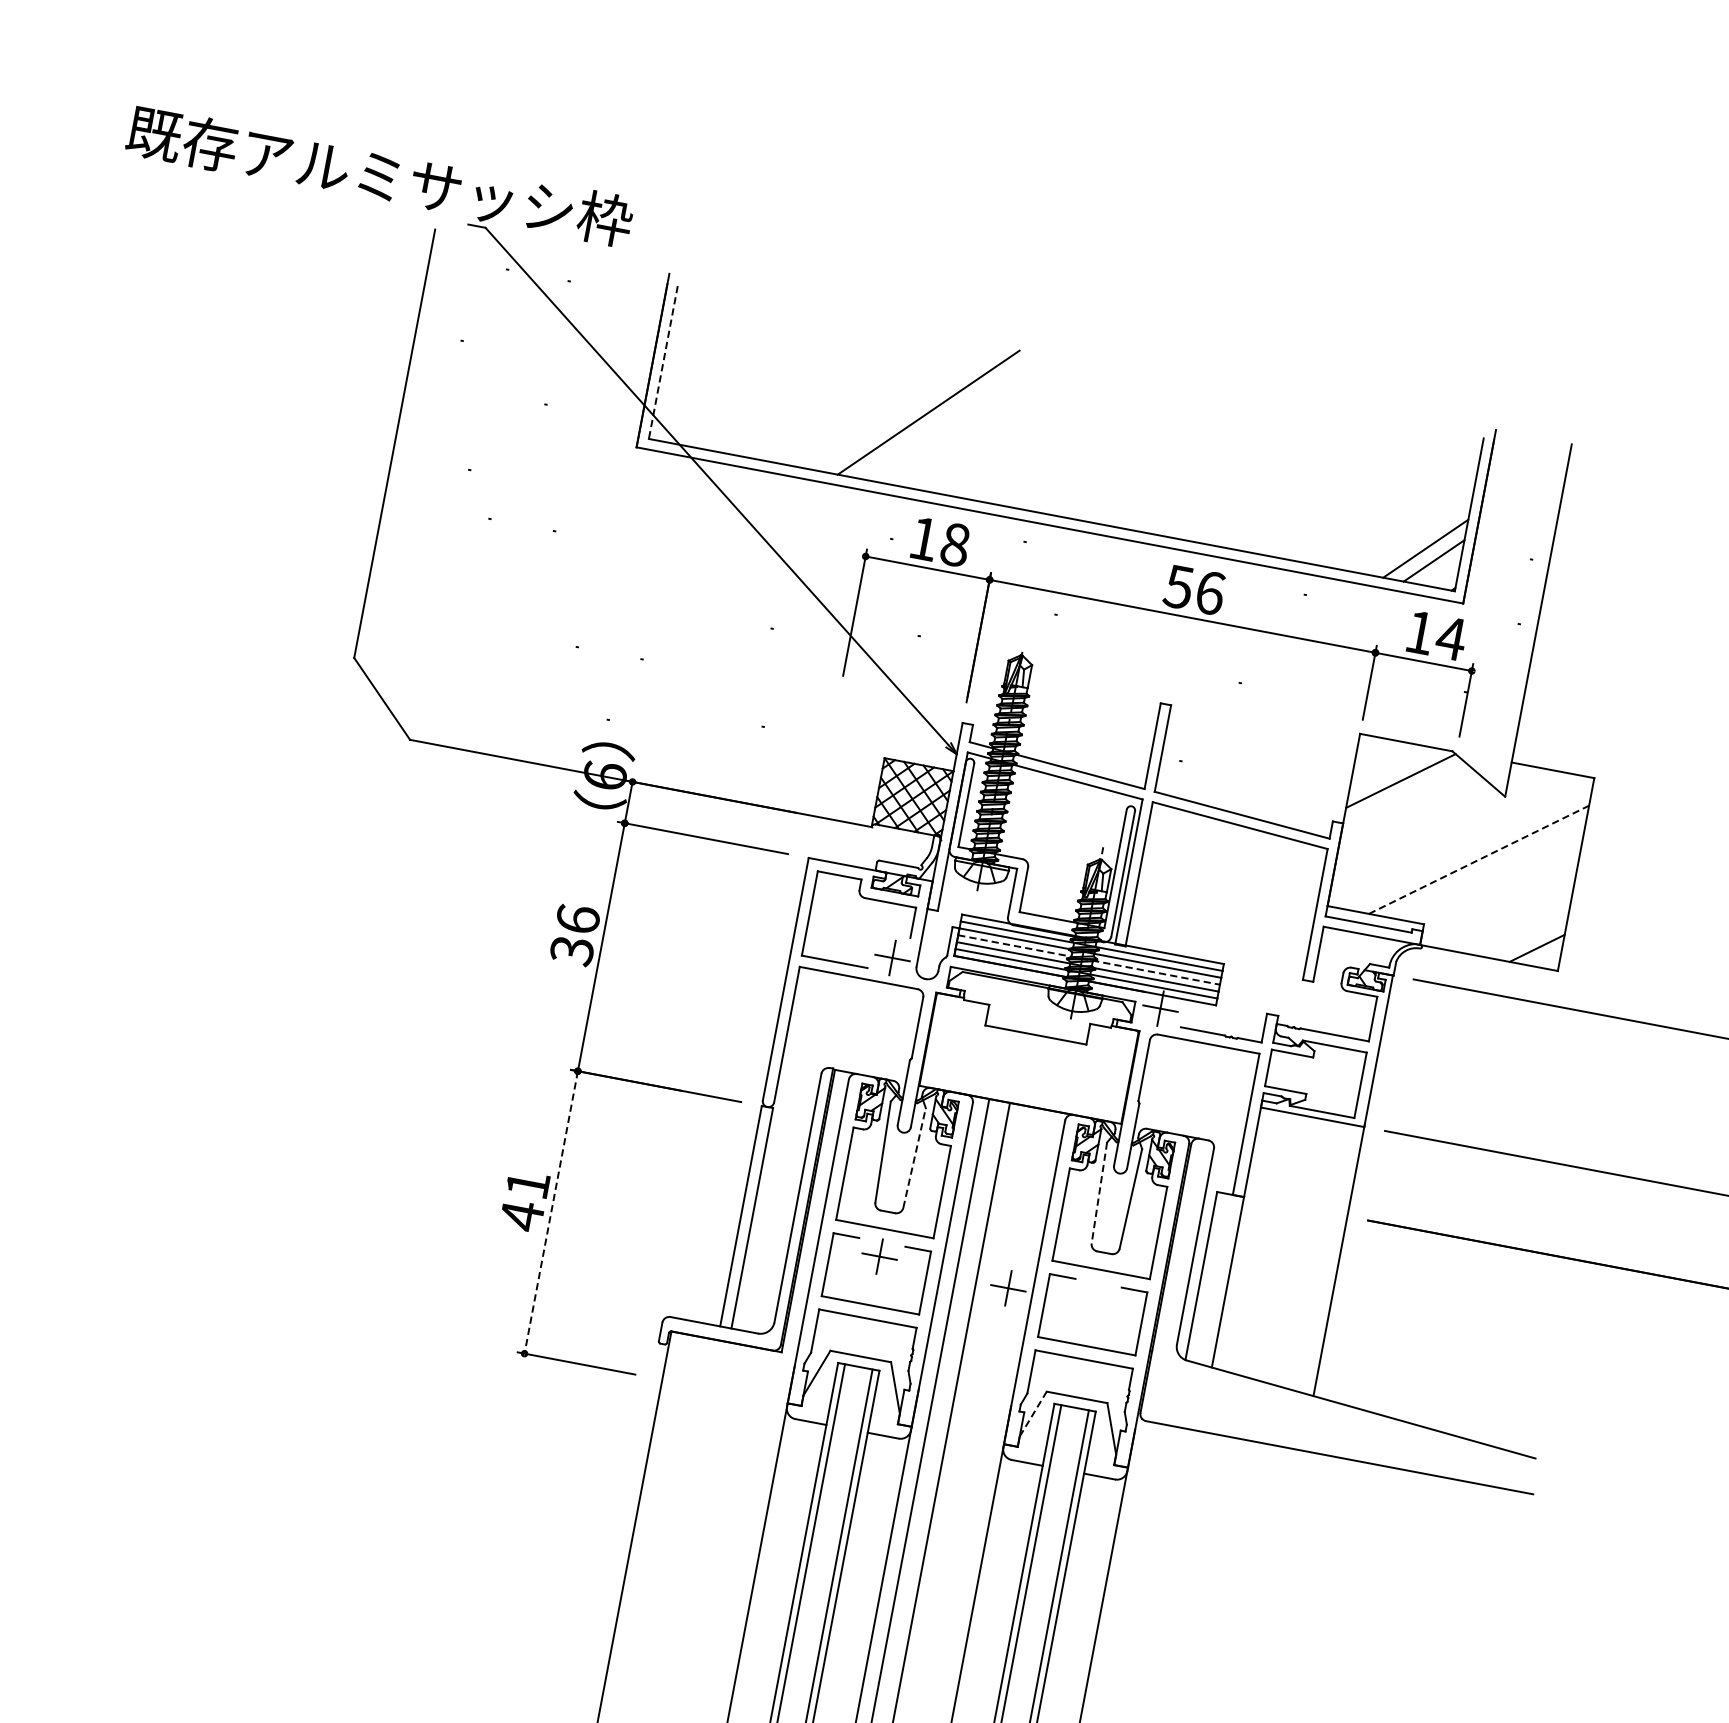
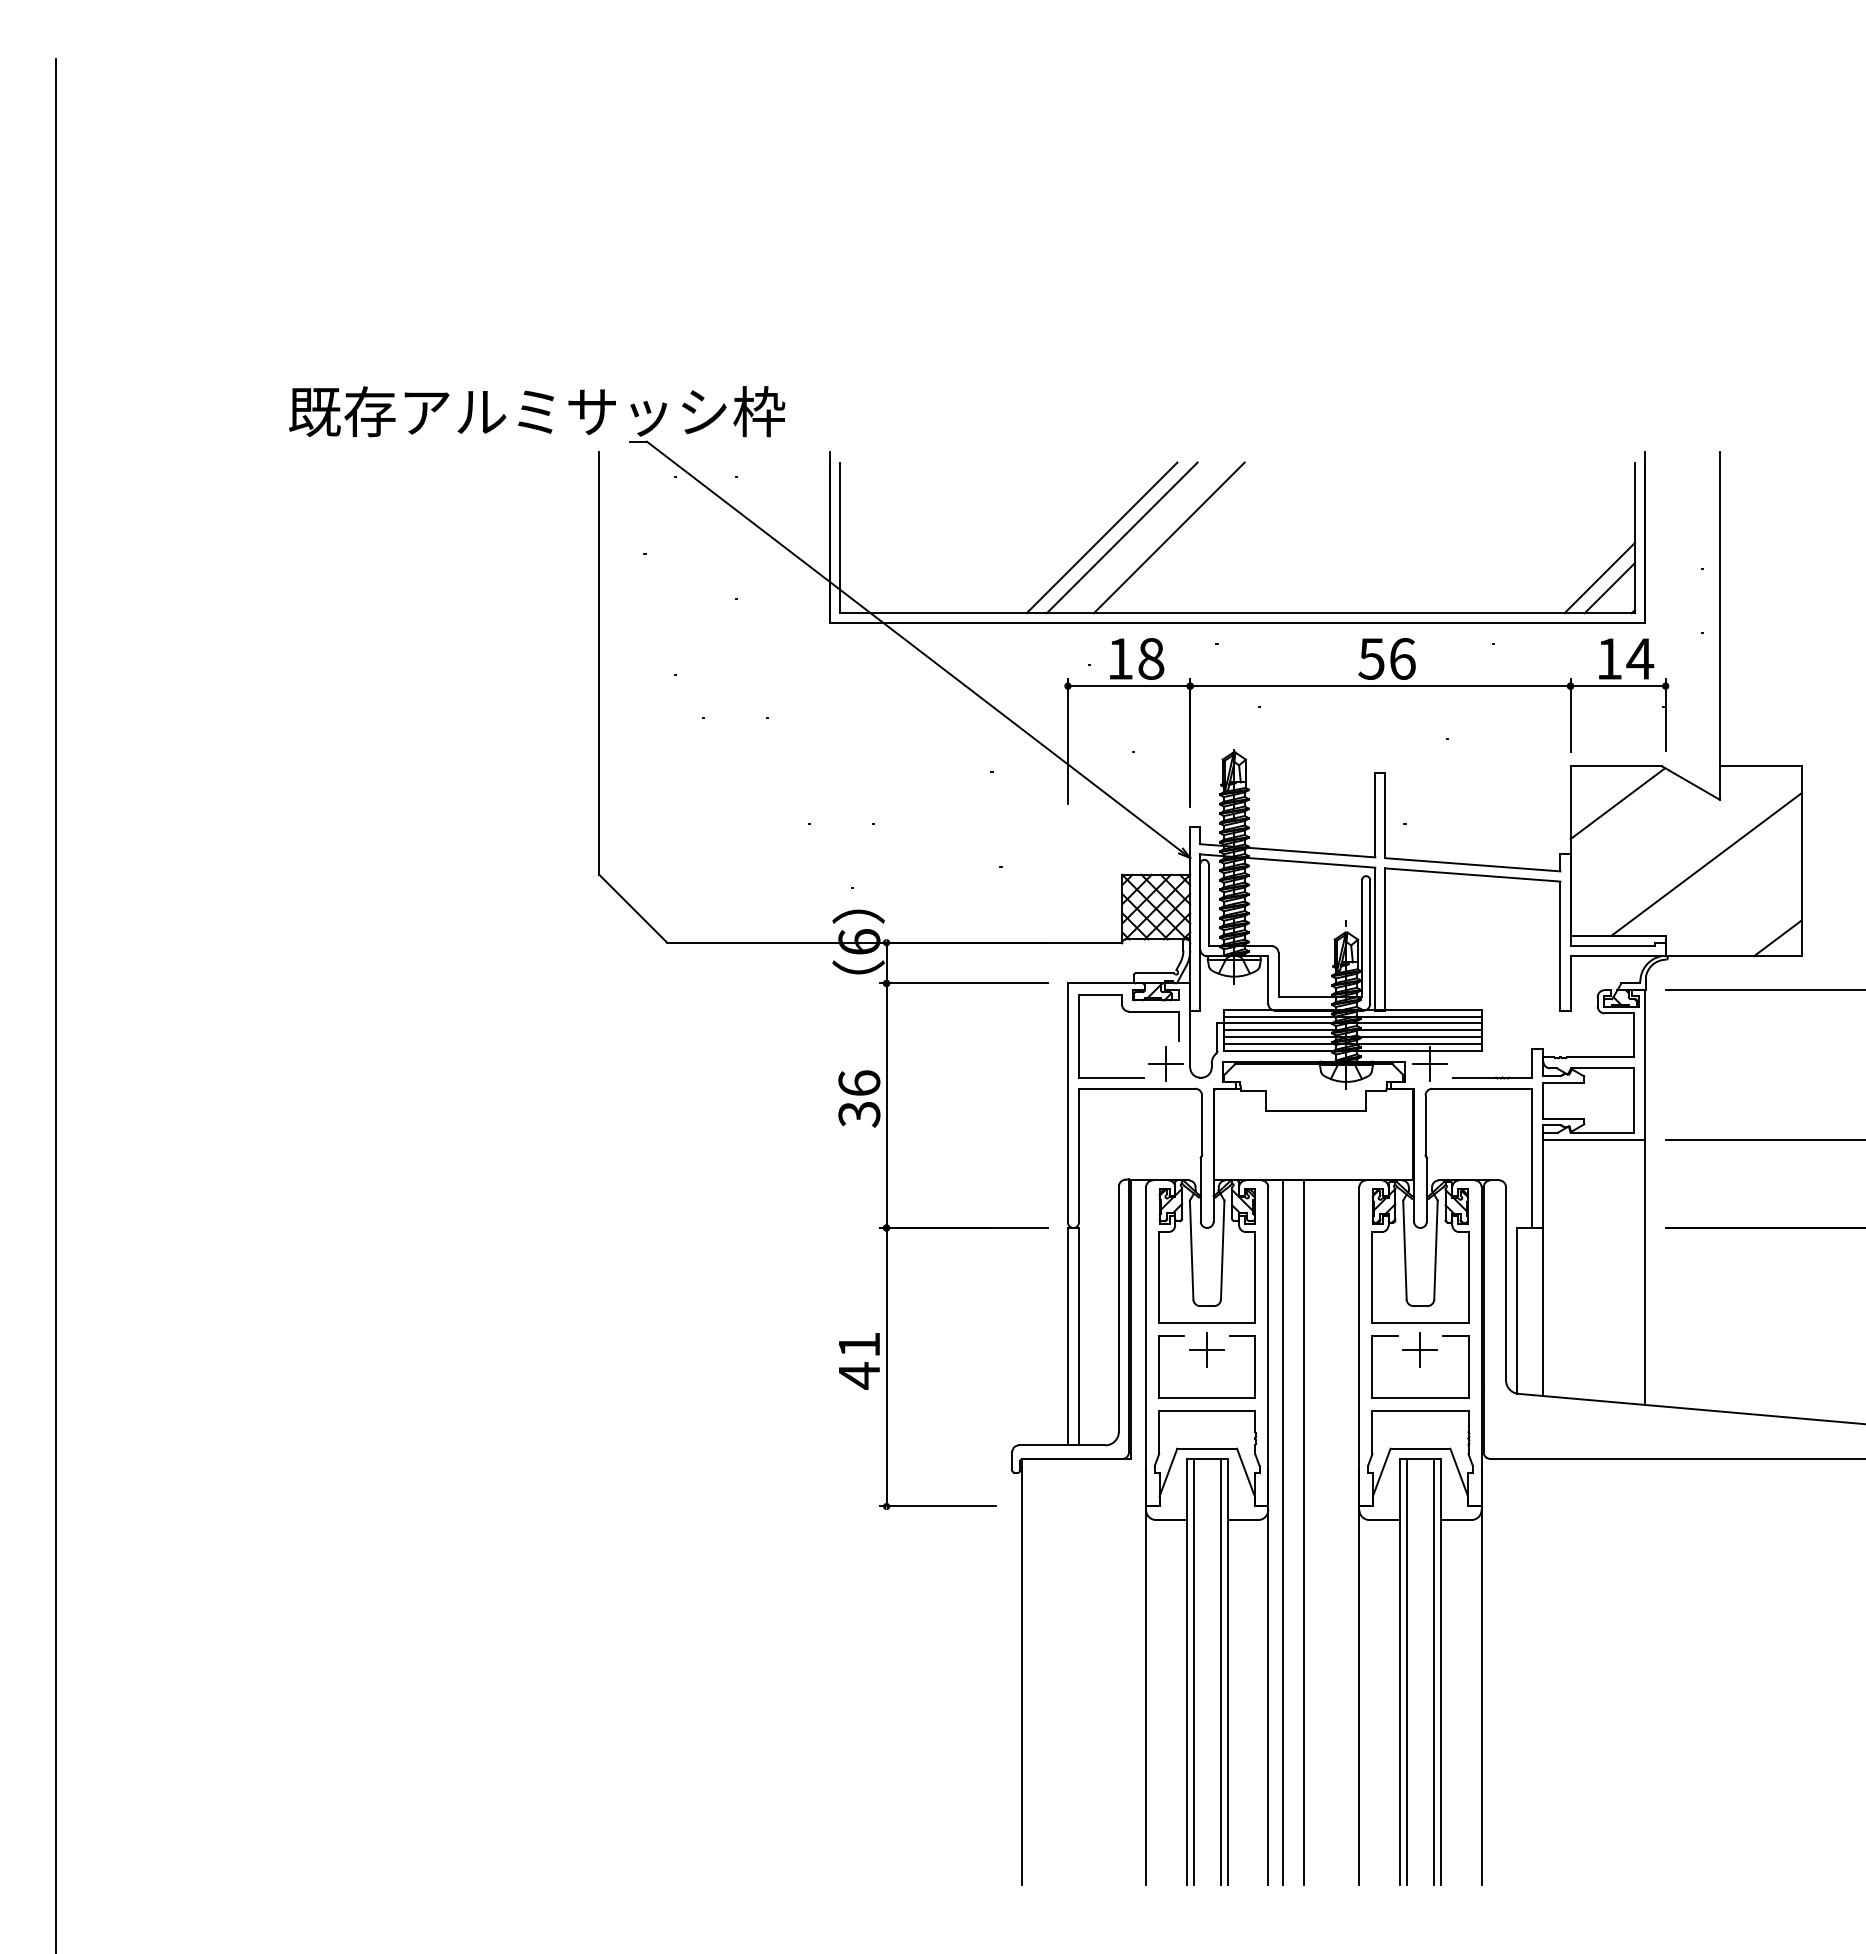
line: (663, 363) -> (840, 538), dashed -> solid
line: (948, 415) -> (1121, 537), added
line: (996, 424) -> (1168, 537), added
line: (1479, 859) -> (1706, 864), dashed -> solid
line: (1089, 960) -> (1353, 1030), dashed -> solid
line: (914, 1158) -> (1222, 1250), dashed -> solid
line: (1098, 1193) -> (1404, 1250), dashed -> solid
line: (551, 1212) -> (886, 1367), dashed -> solid
part: (1007, 1287) -> (1419, 1349), moved
line: (1033, 1414) -> (1381, 1472), dashed -> solid

